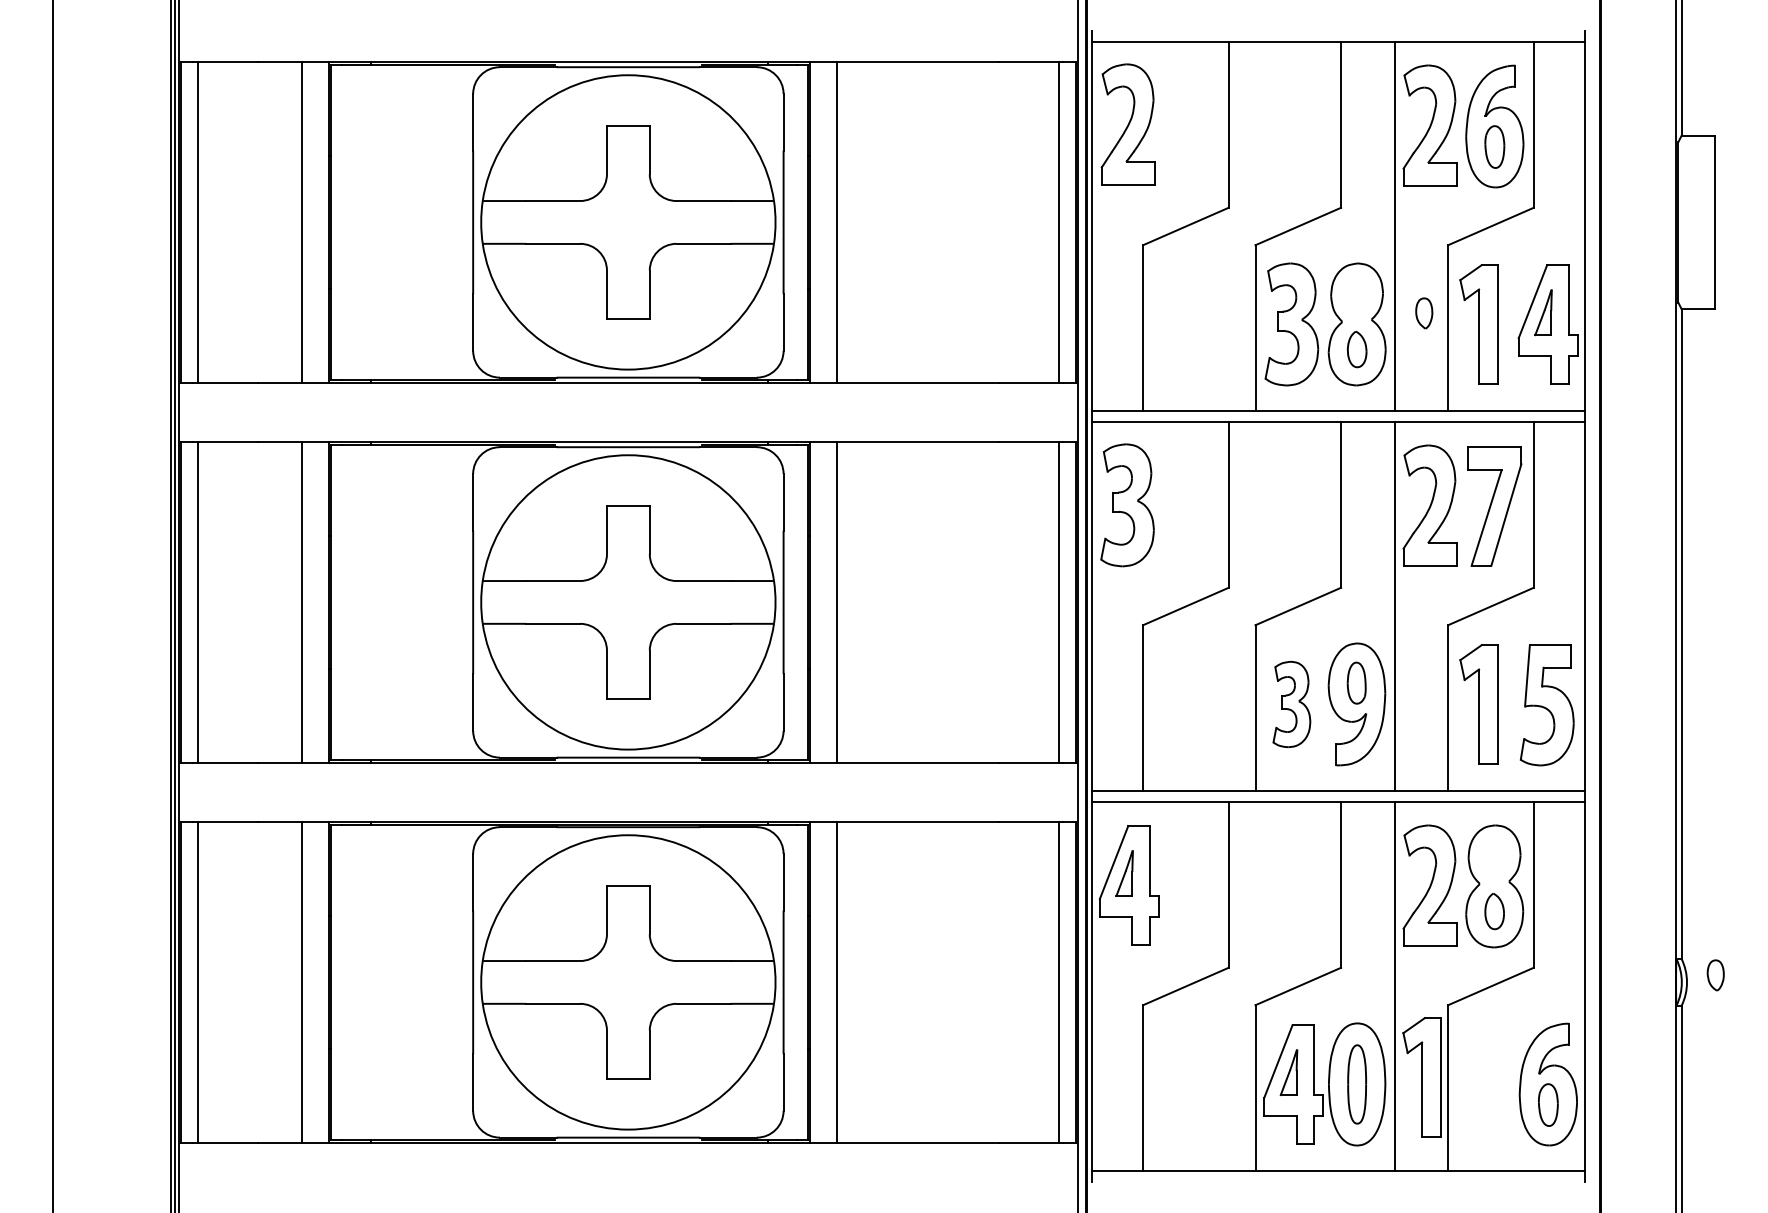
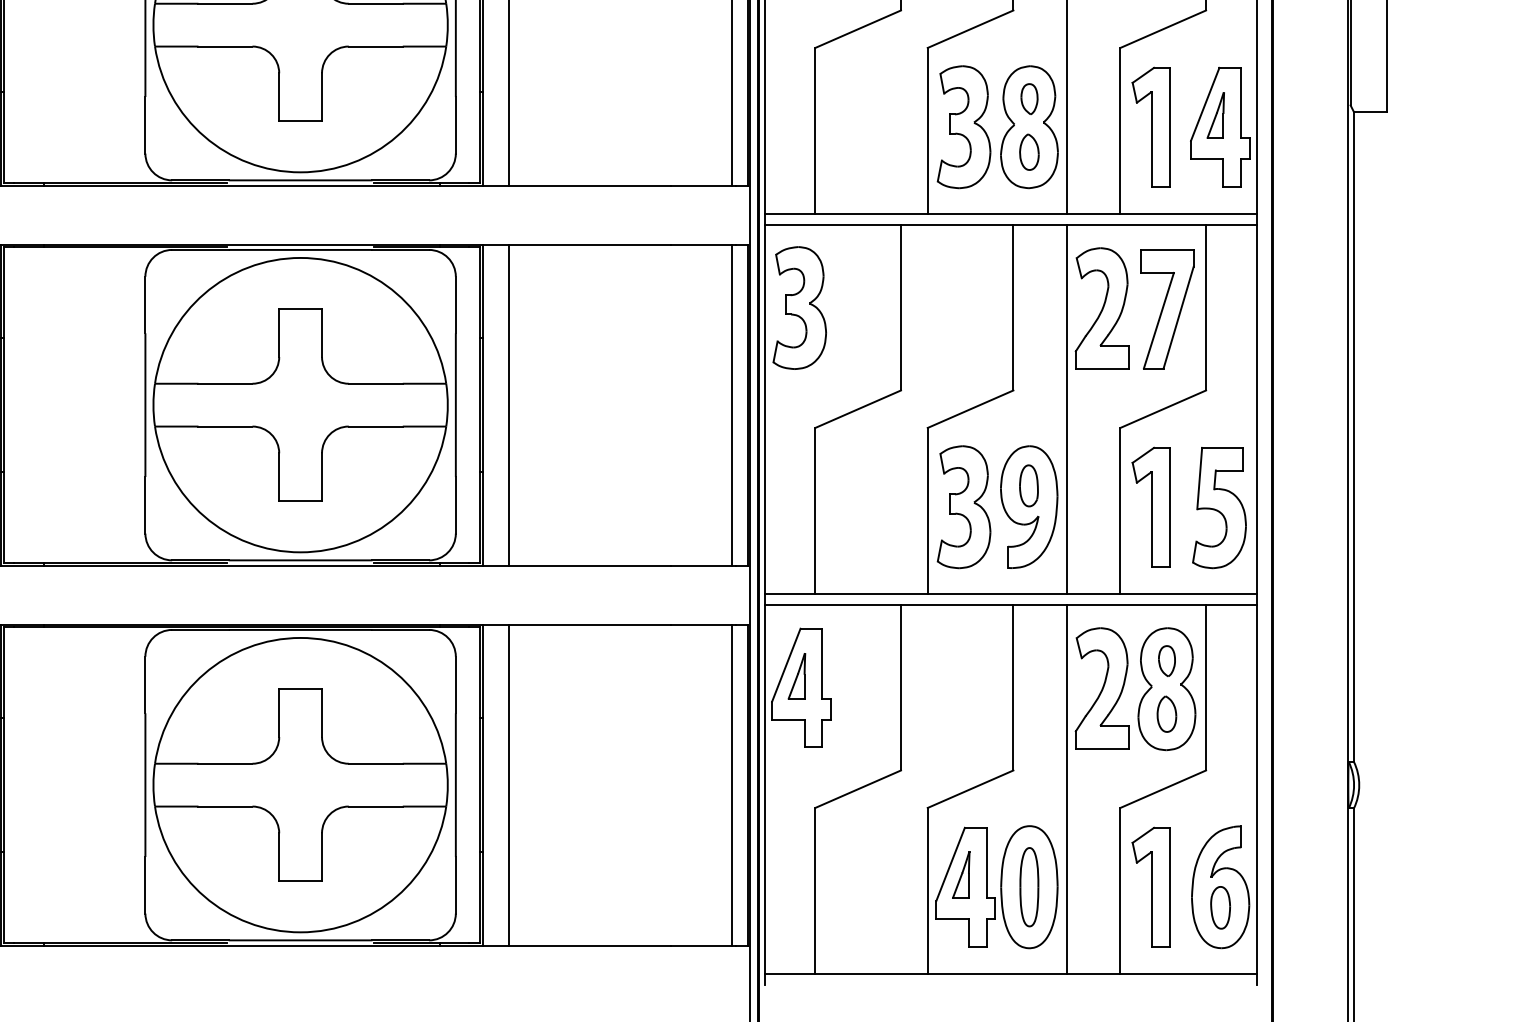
part: (1424, 313) -> (1029, 99), moved
part: (1291, 704) -> (963, 507), size x1.43
part: (1715, 975) -> (1166, 661), moved
part: (1421, 1077) -> (1150, 887), moved

